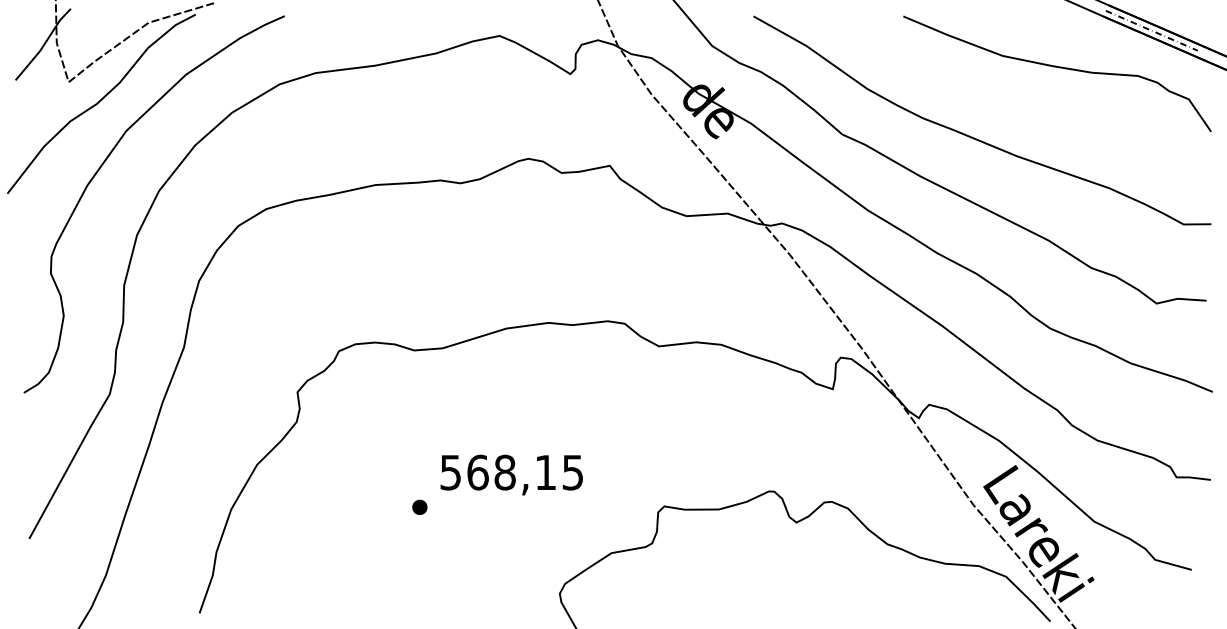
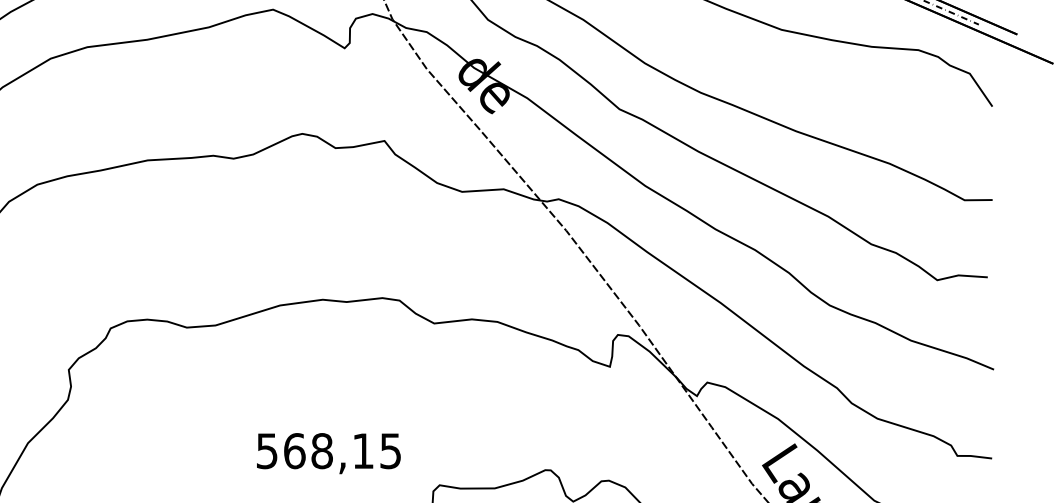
text: (511, 474) -> (328, 453), moved
part: (419, 506) -> (192, 485), removed

